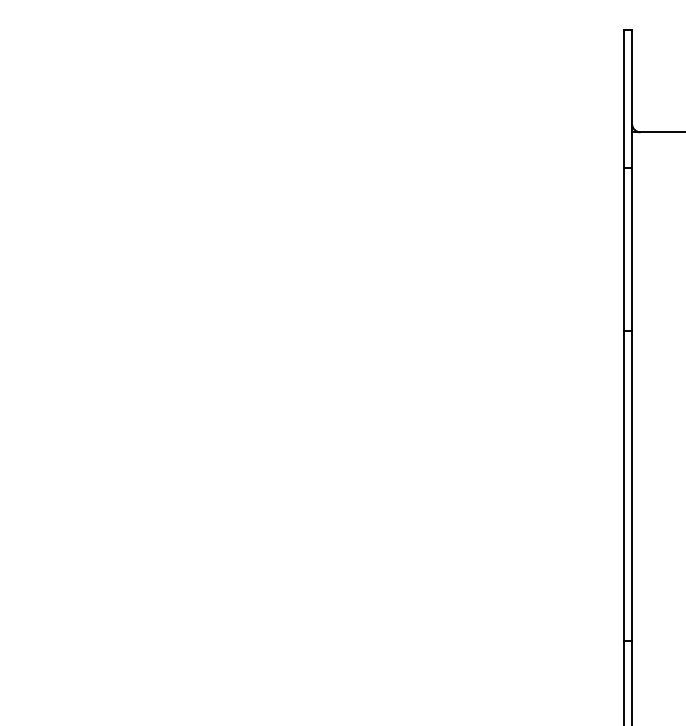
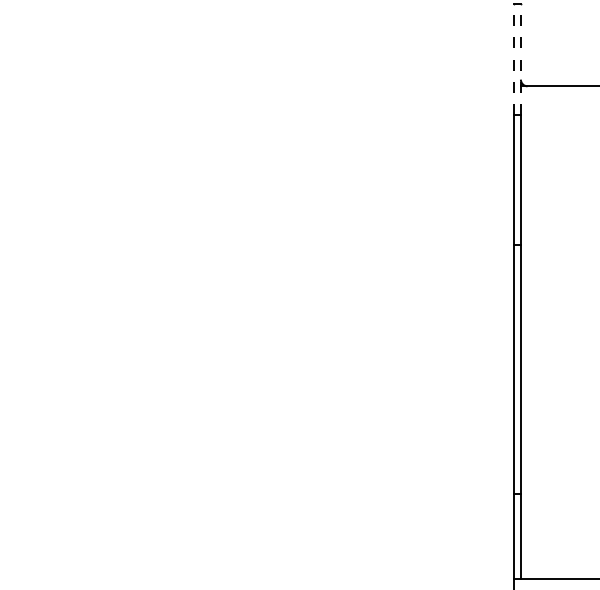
line: (624, 98) -> (514, 59), solid -> dashed
line: (631, 98) -> (520, 59), solid -> dashed

